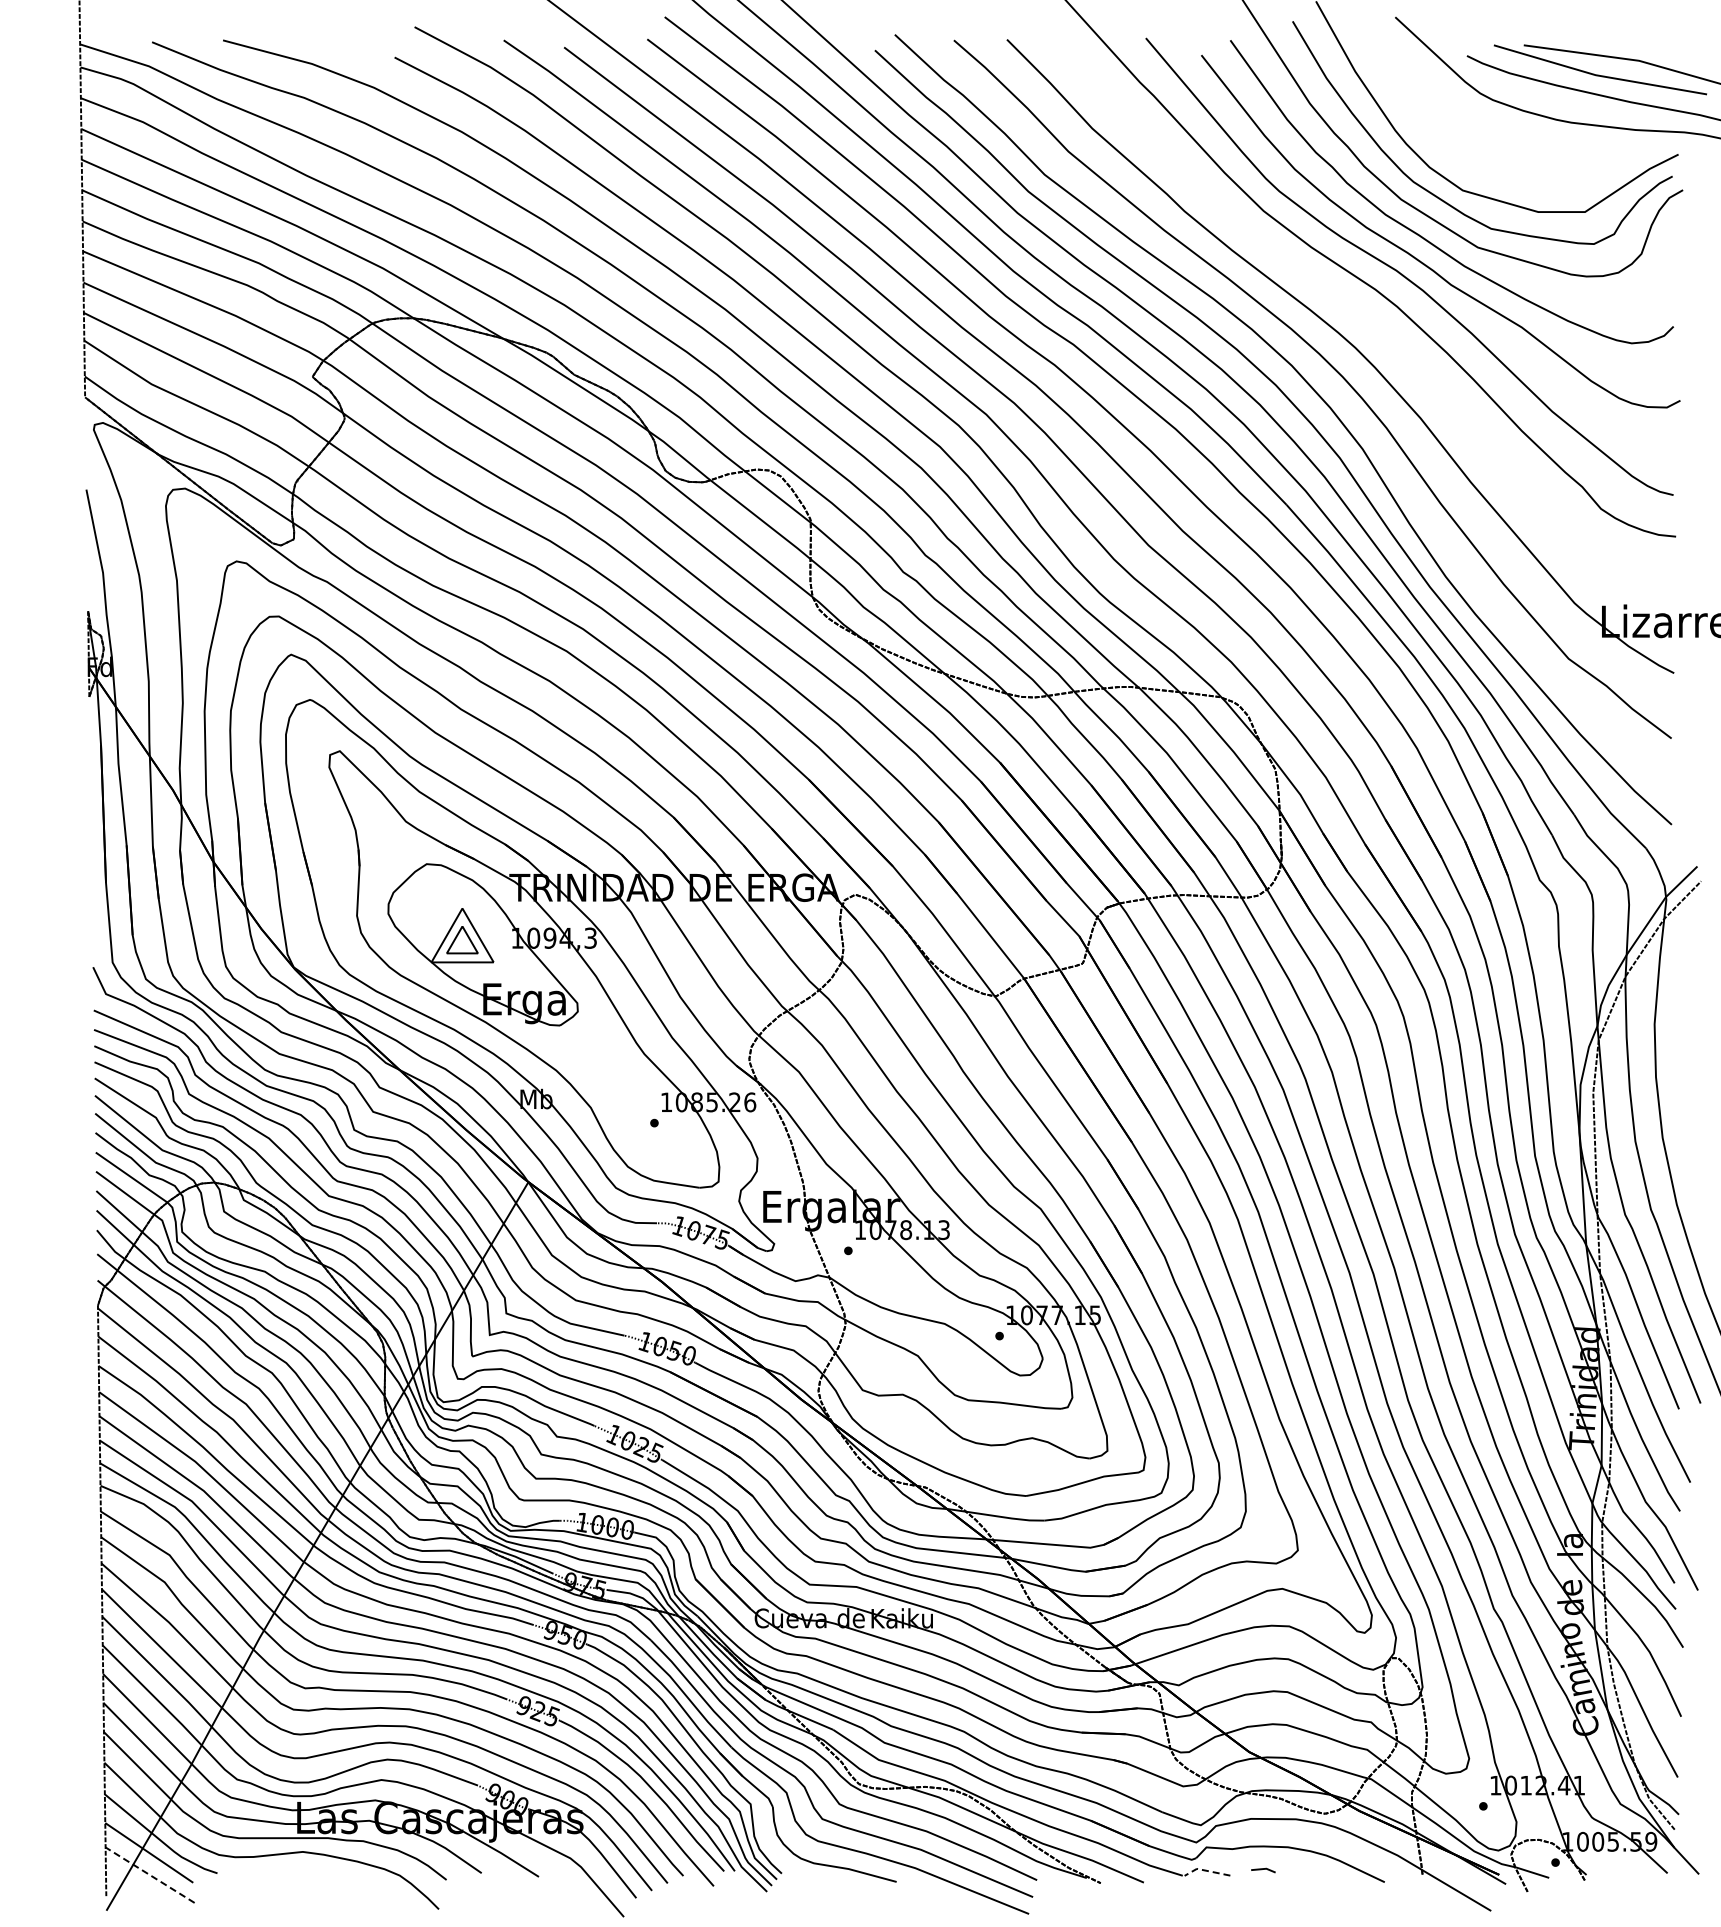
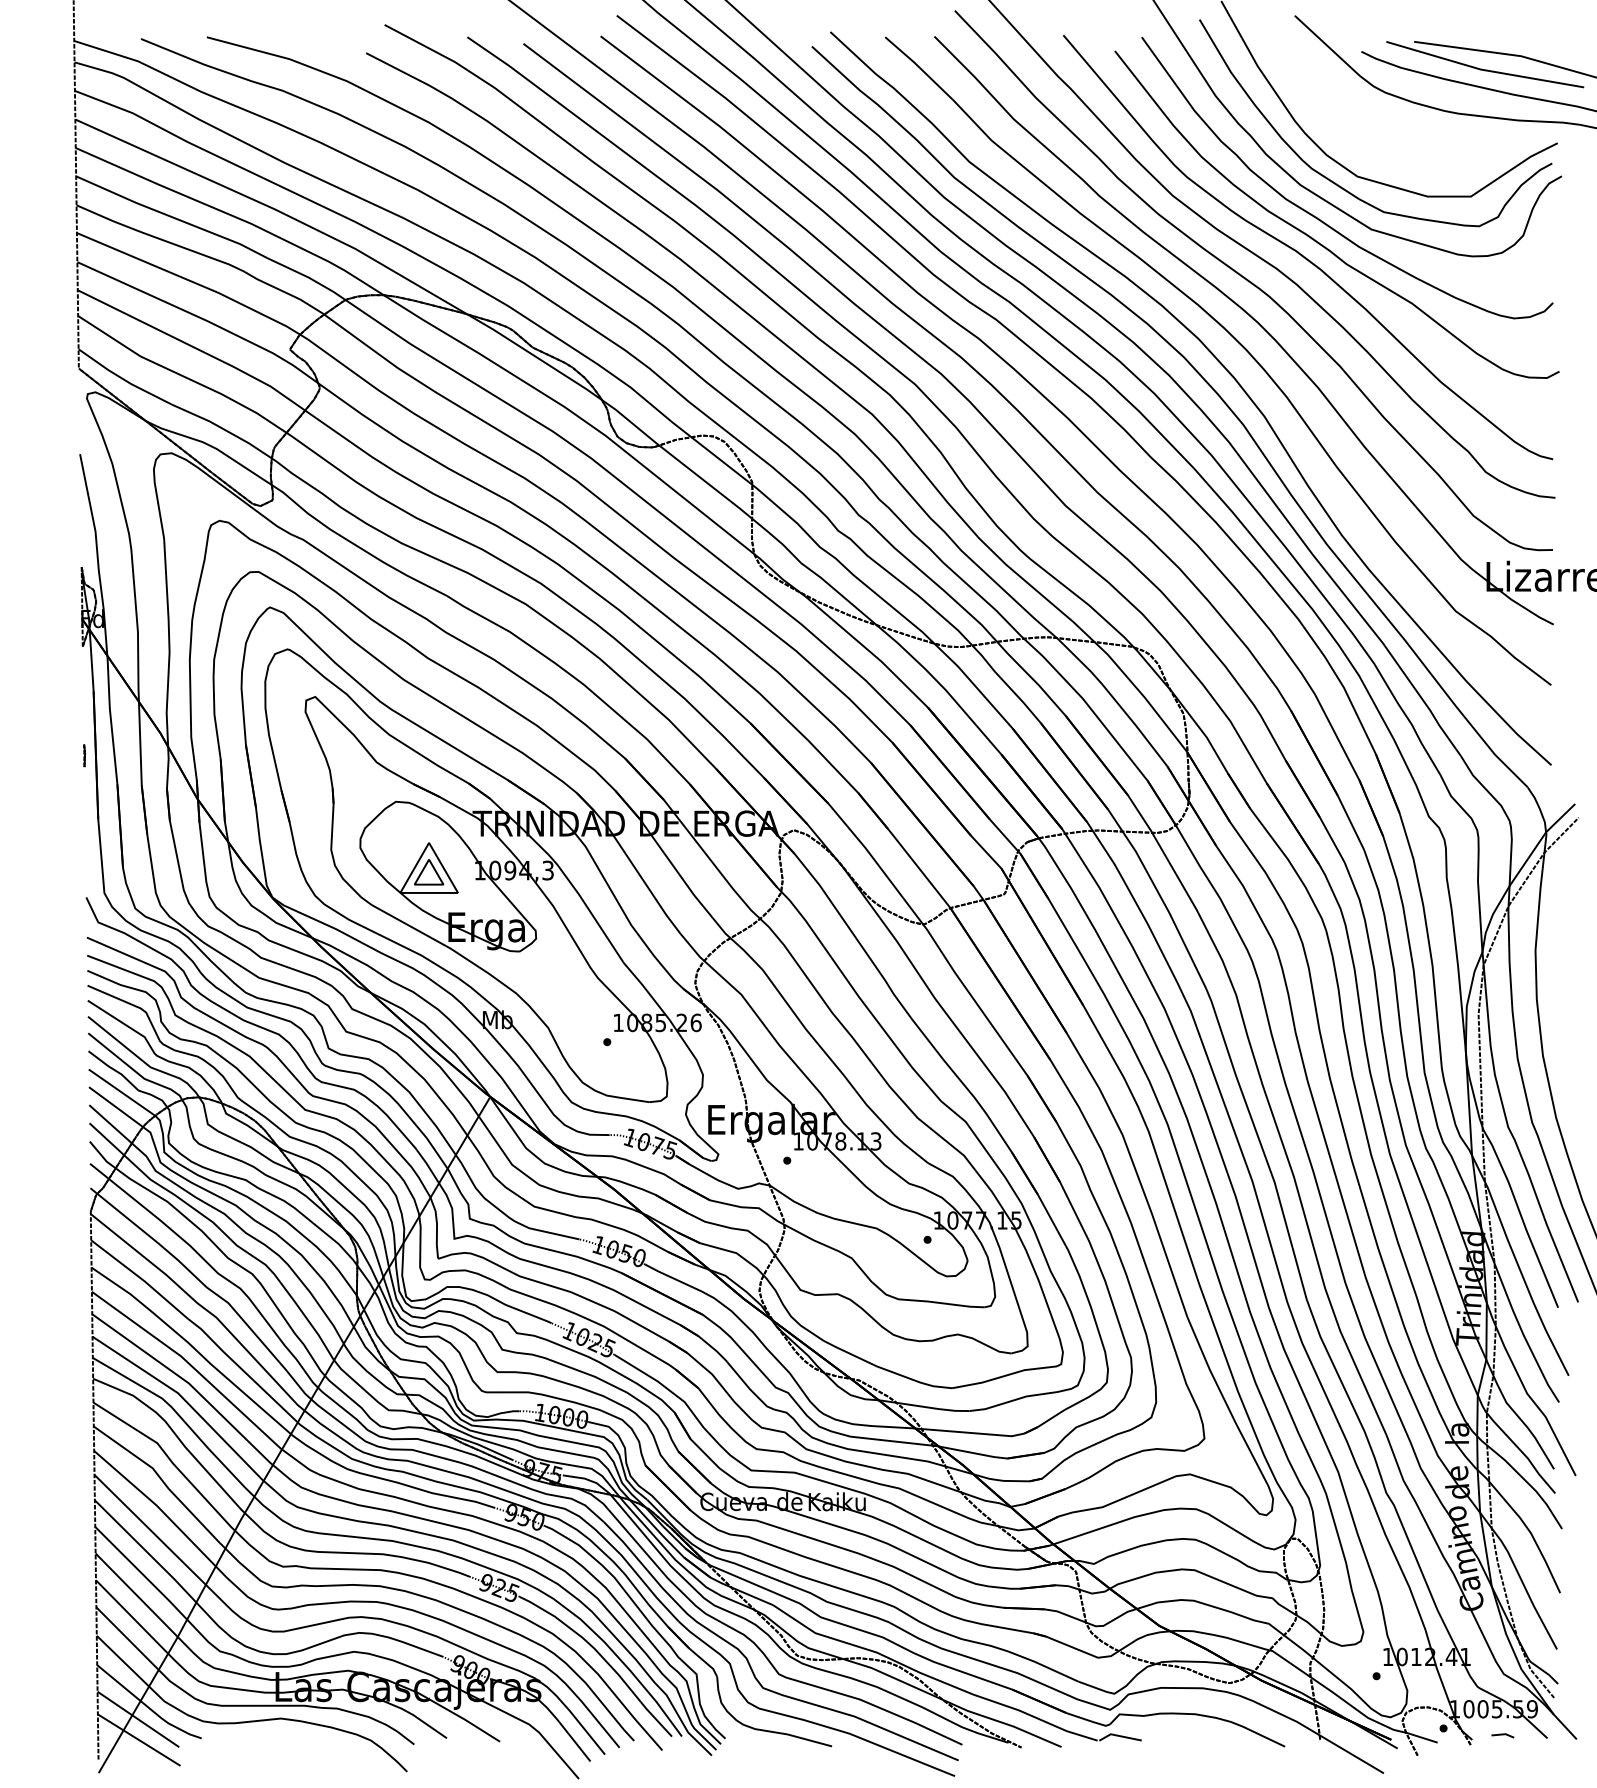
curve: (1349, 304) -> (1252, 282), added
line: (90, 814) -> (83, 755), added
line: (1263, 1869) -> (1502, 1734), moved
line: (1205, 1870) -> (1118, 1735), dashed -> solid
line: (149, 1874) -> (138, 1739), dashed -> solid

